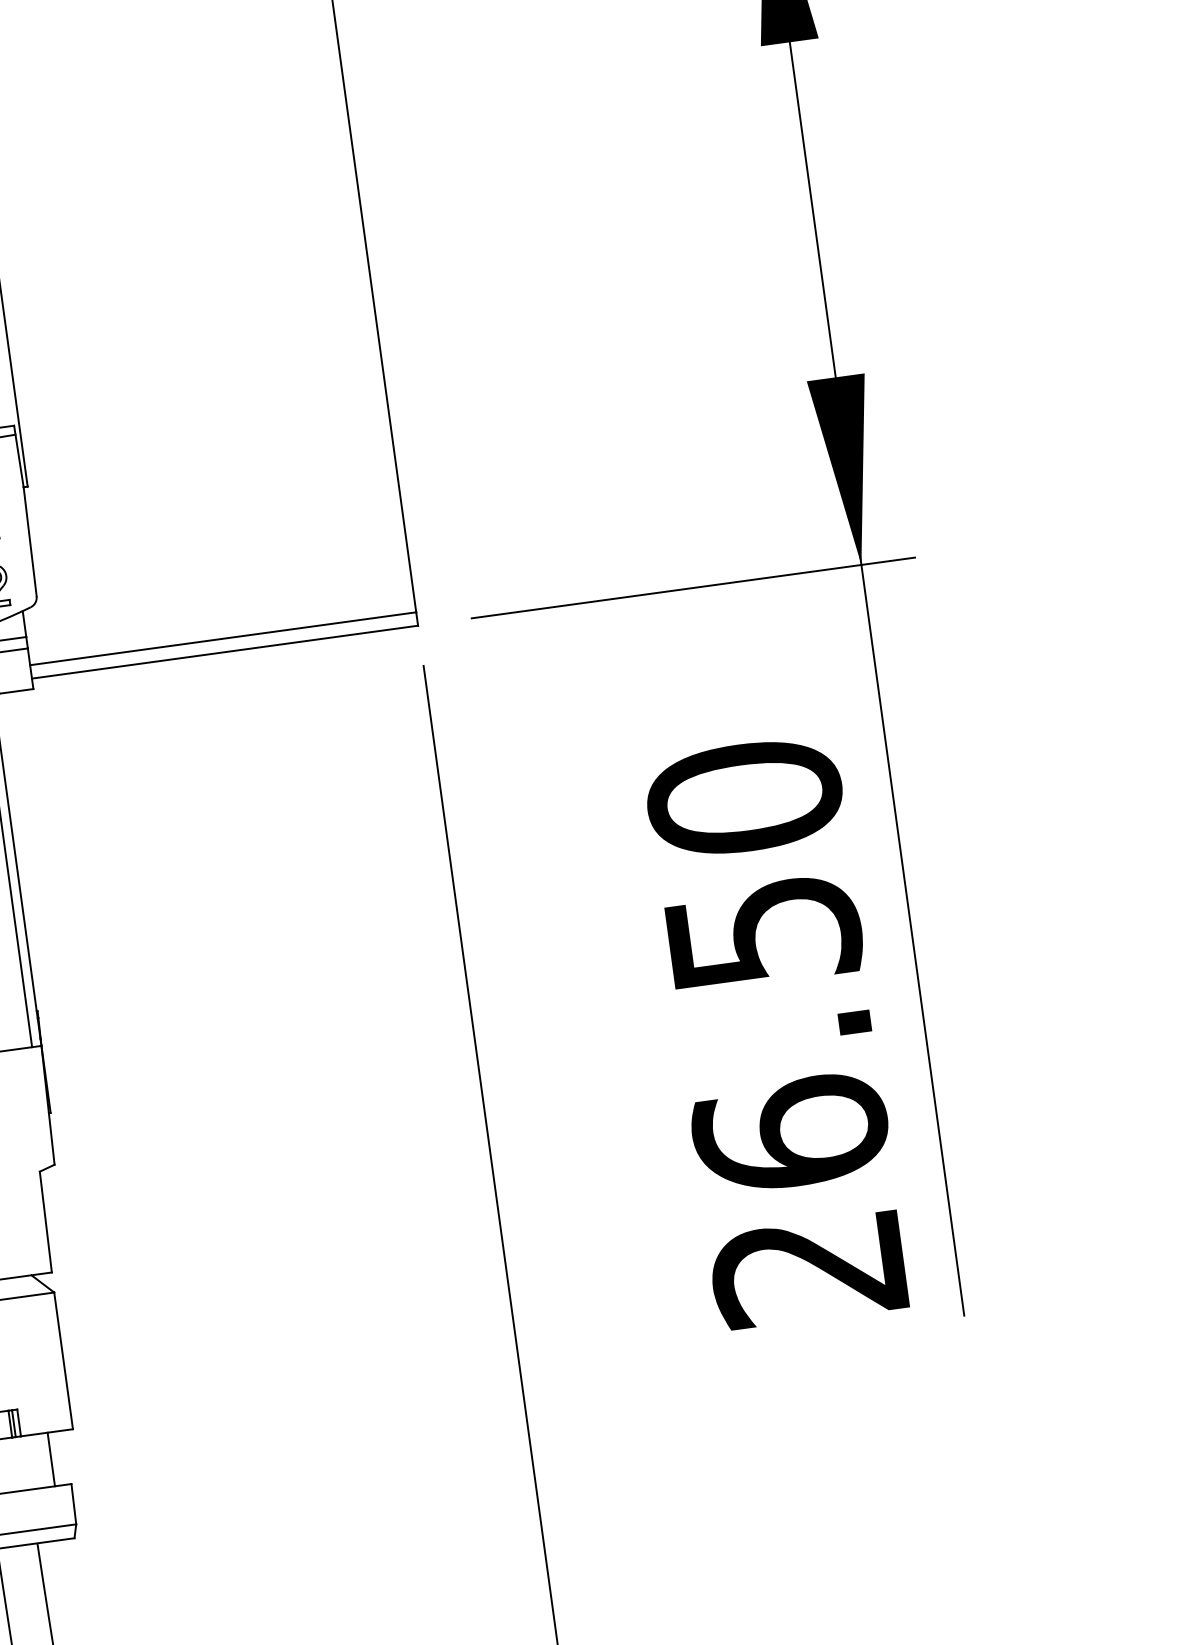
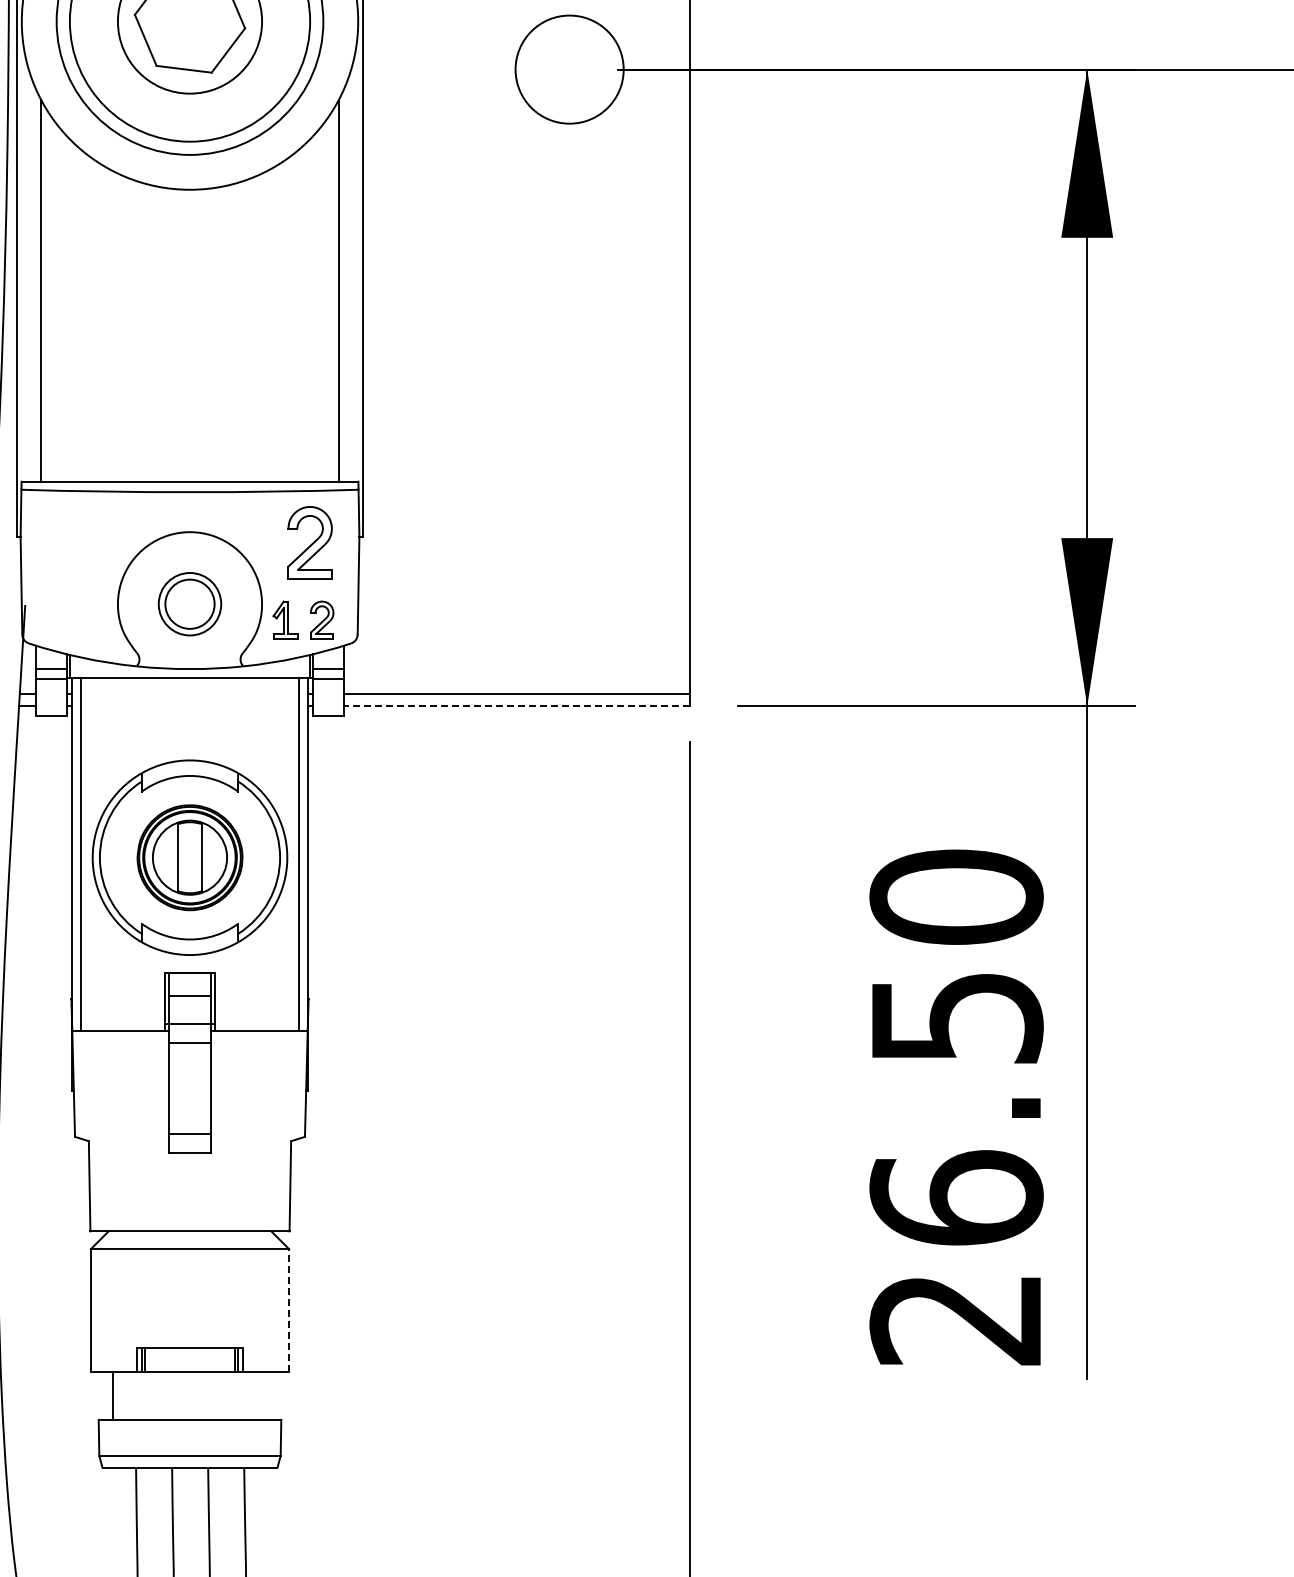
line: (224, 652) -> (516, 706), solid -> dashed
line: (63, 1360) -> (289, 1310), solid -> dashed
line: (51, 1459) -> (266, 1395), removed

